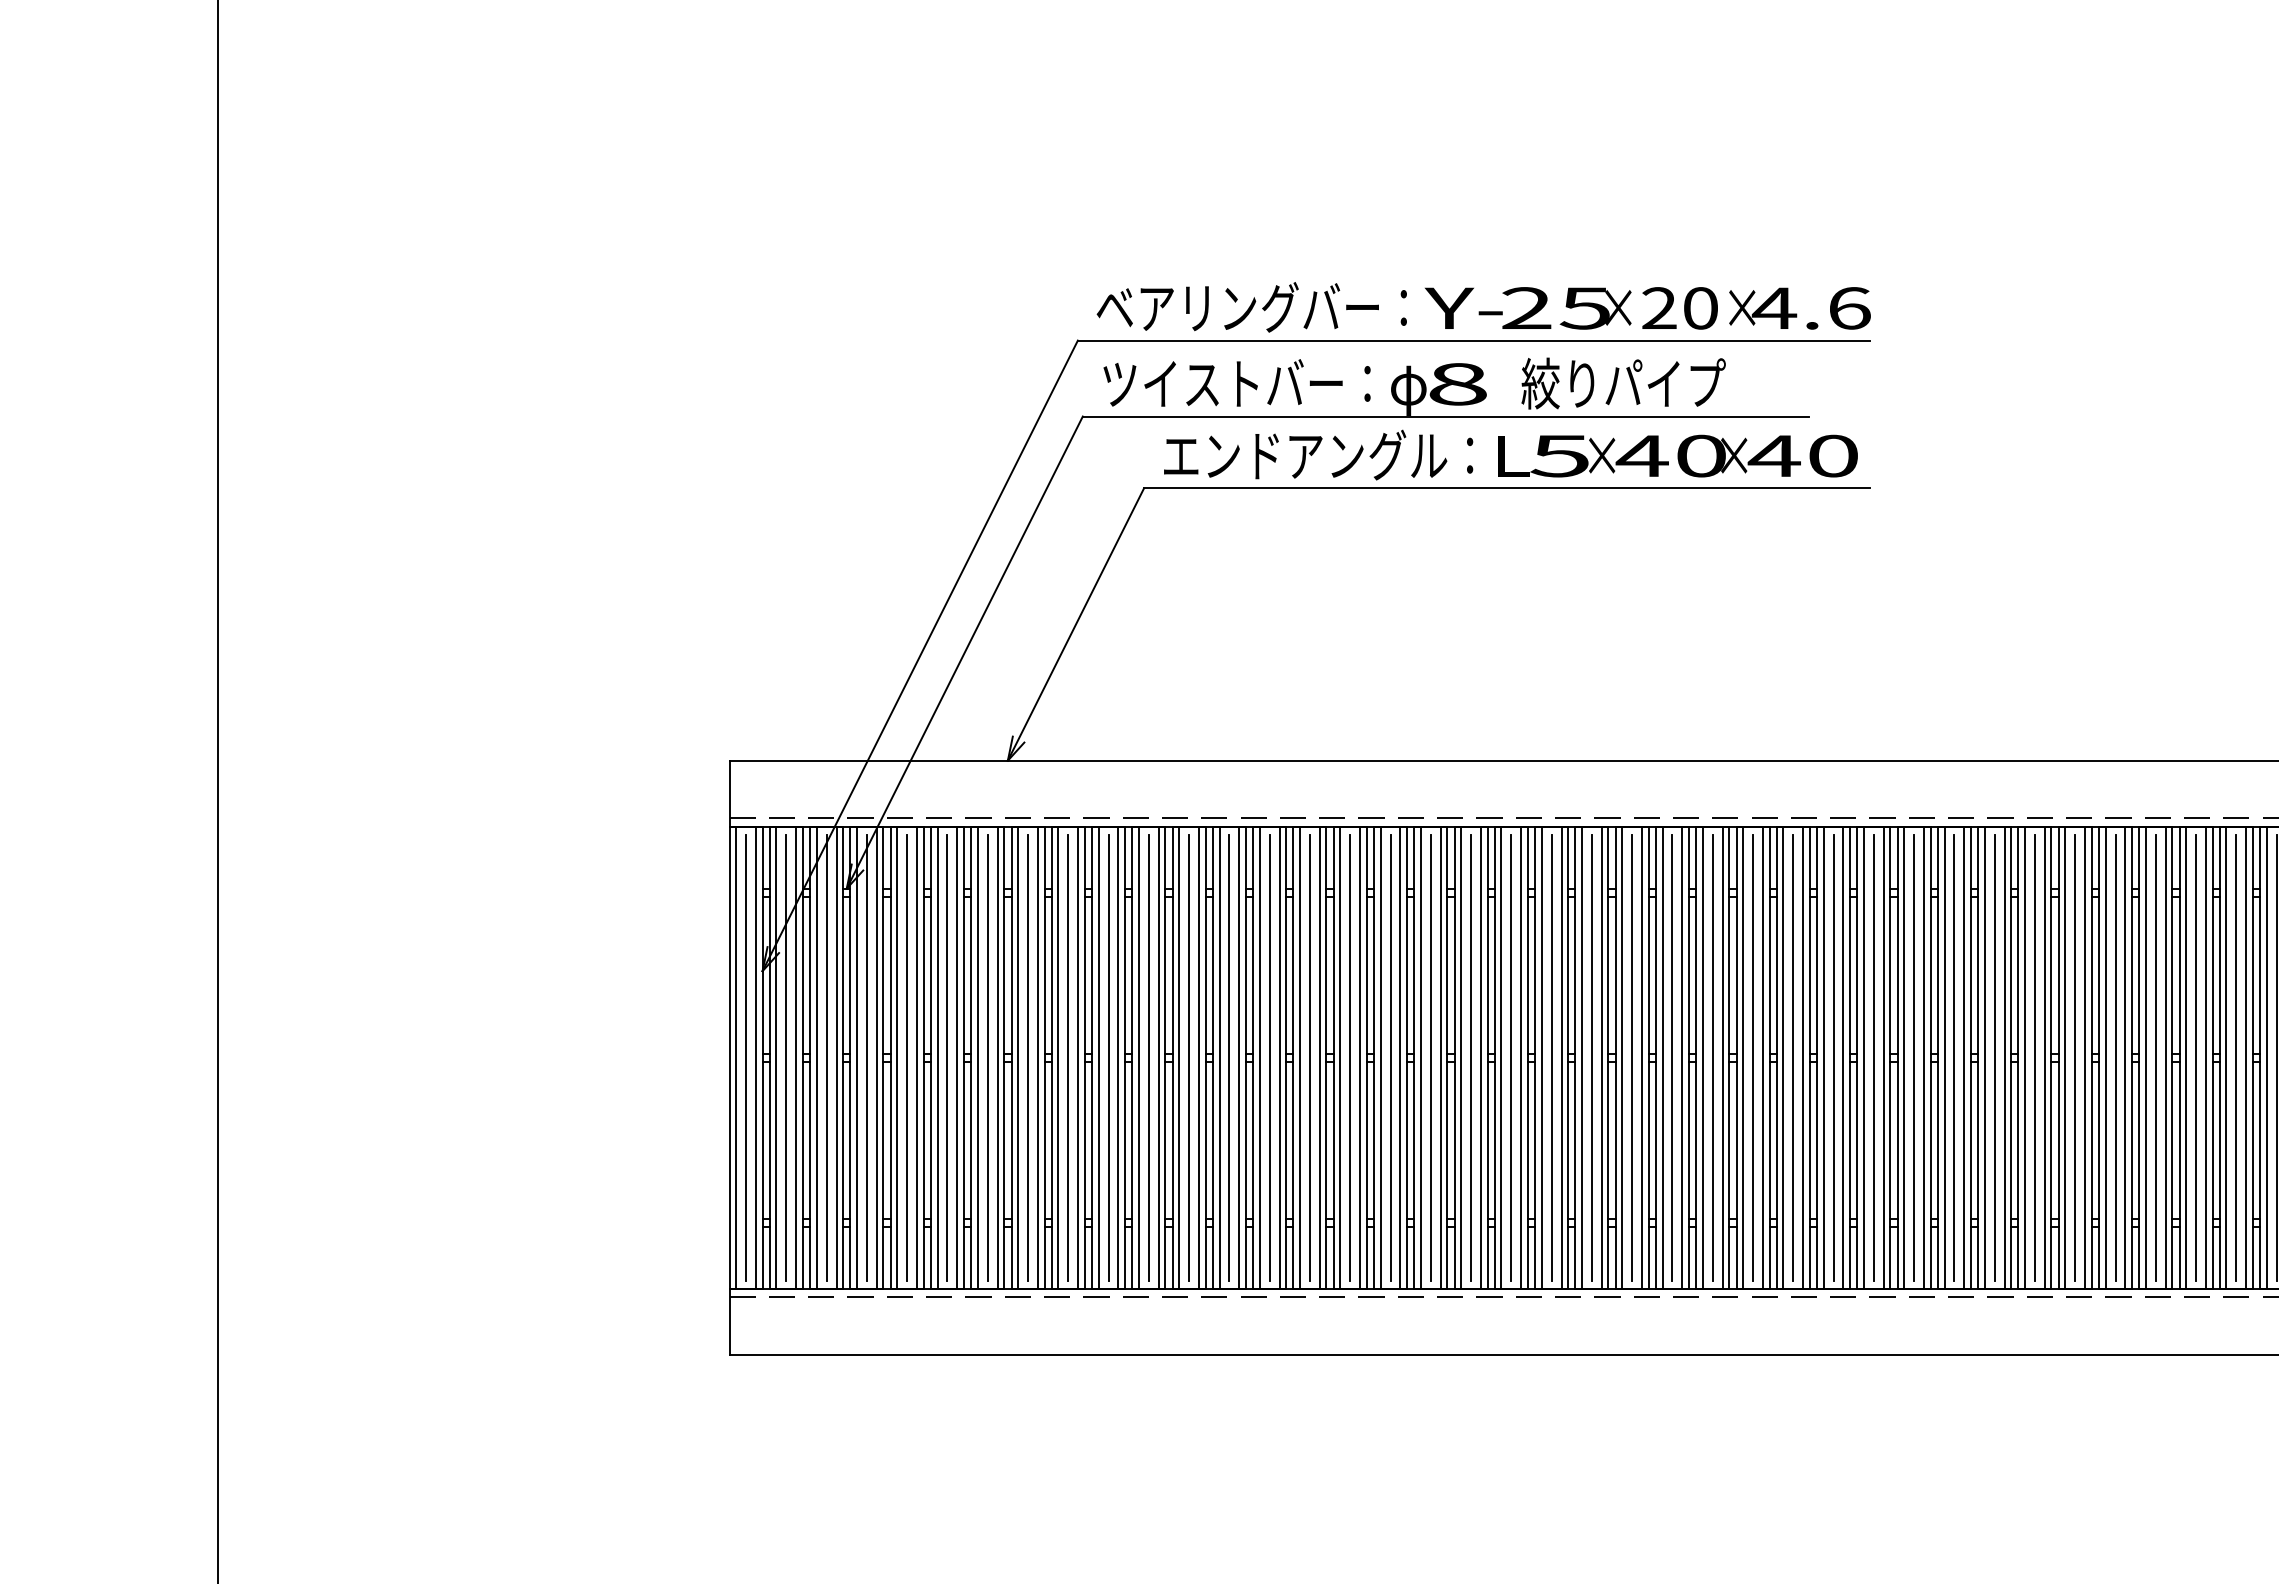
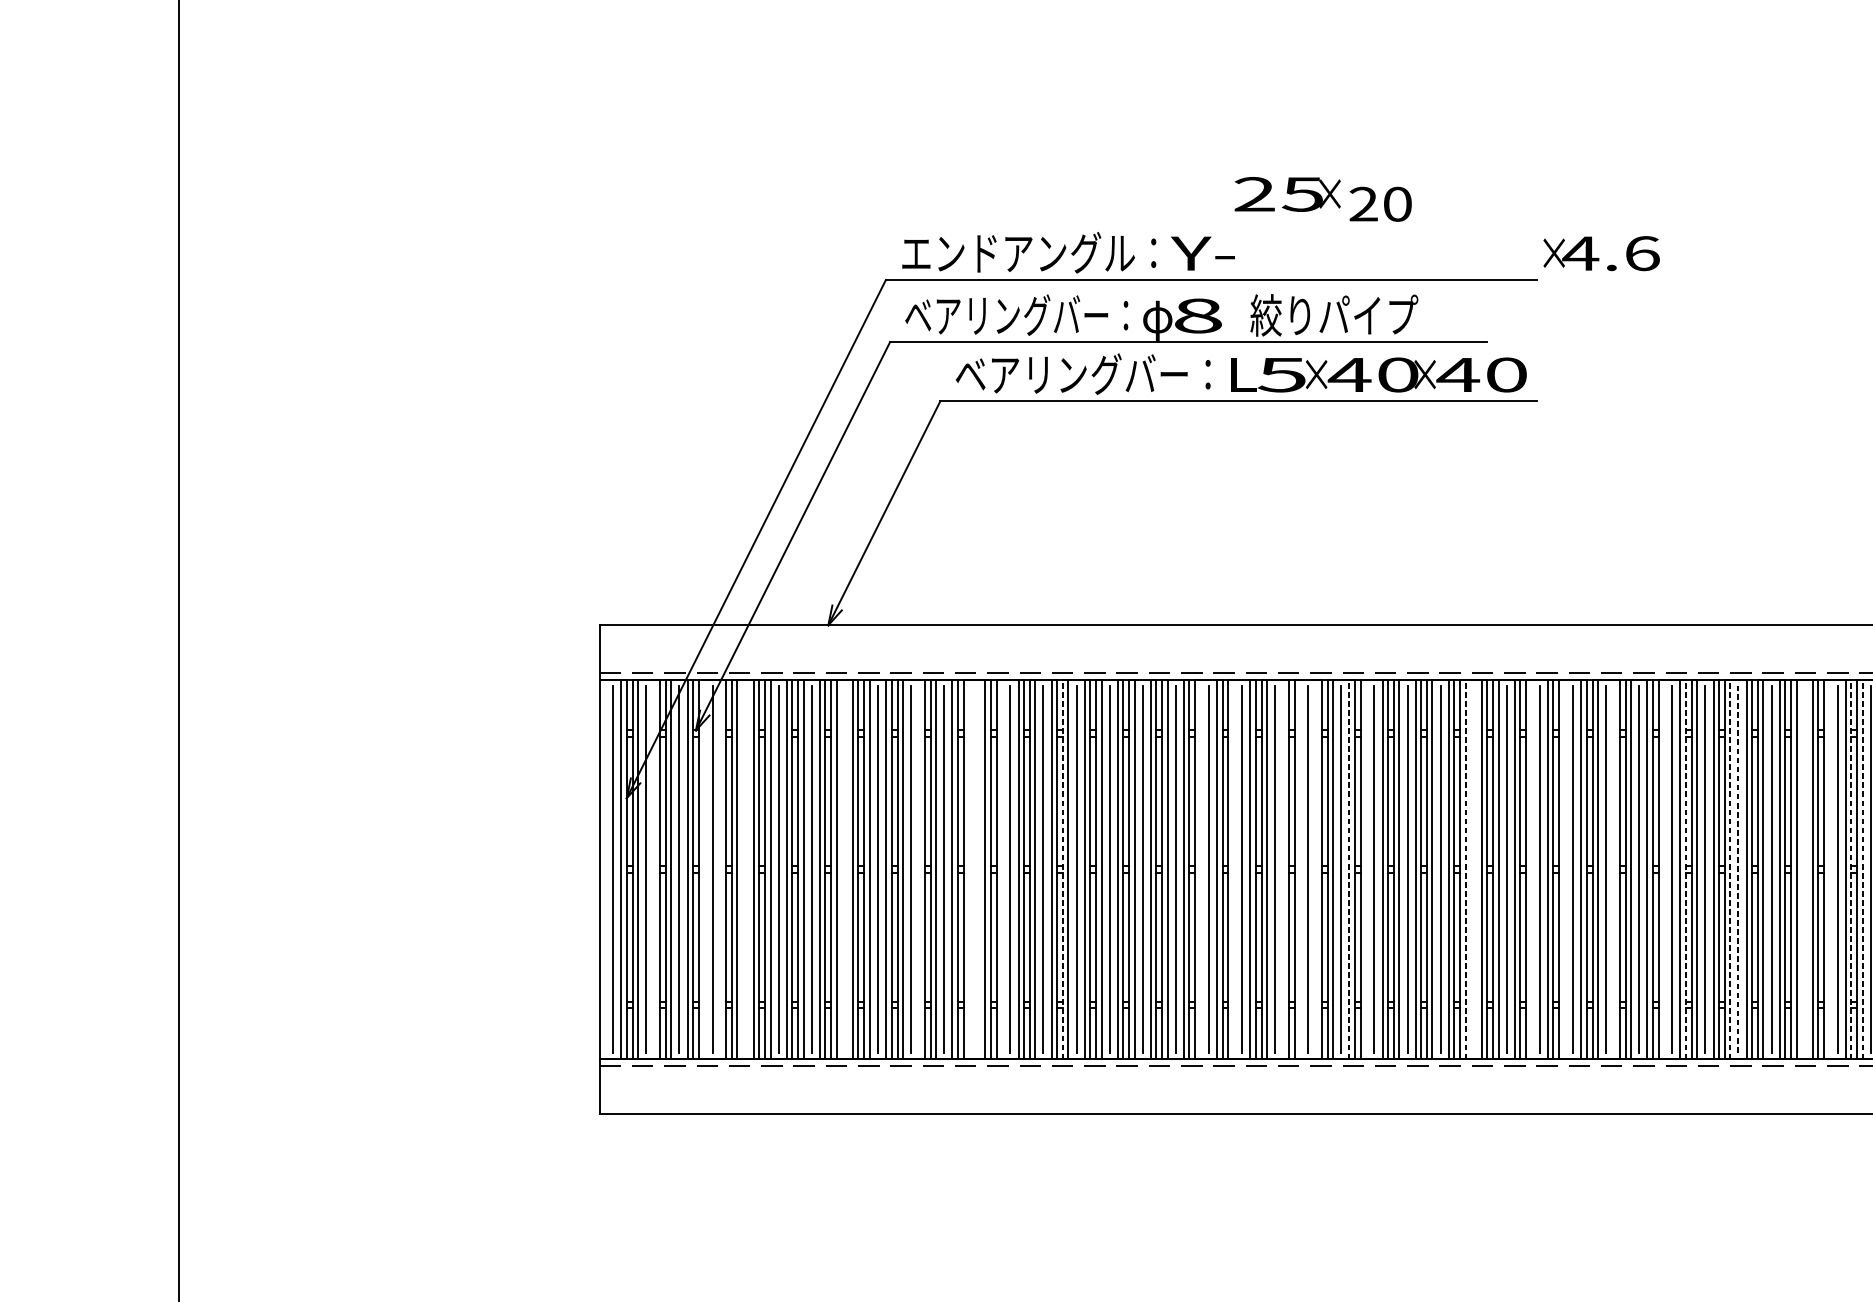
text: (1238, 307) -> (1017, 252), ベアリングバー： -> エンドアングル：
text: (1566, 308) -> (1287, 194), moved
text: (1679, 308) -> (1380, 204), moved
text: (1799, 308) -> (1601, 253), moved
text: (1236, 383) -> (1016, 315), ツイストバー： -> ベアリングバー：
text: (1305, 454) -> (1072, 373), エンドアングル： -> ベアリングバー：
line: (736, 1057) -> (605, 869), removed
line: (796, 1057) -> (654, 869), removed
line: (857, 1057) -> (704, 869), removed
line: (876, 1057) -> (720, 869), removed
line: (907, 1057) -> (745, 869), removed
line: (1028, 1057) -> (845, 869), removed
line: (1118, 1057) -> (919, 869), removed
line: (1179, 1057) -> (969, 869), removed
line: (1189, 1057) -> (977, 869), removed
line: (1219, 1057) -> (1002, 869), removed
line: (1293, 1057) -> (1063, 869), solid -> dashed
line: (1461, 1057) -> (1201, 869), removed
line: (1501, 1057) -> (1233, 869), removed
line: (1561, 1057) -> (1283, 869), removed
line: (1581, 1057) -> (1299, 869), removed
line: (1601, 1057) -> (1316, 869), removed
line: (1642, 1057) -> (1349, 869), solid -> dashed
line: (1662, 1057) -> (1366, 869), removed
line: (1783, 1057) -> (1465, 869), solid -> dashed
line: (1793, 1057) -> (1473, 869), removed
line: (1863, 1057) -> (1531, 869), removed
line: (1904, 1057) -> (1565, 869), removed
line: (1964, 1057) -> (1614, 869), removed
line: (2025, 1057) -> (1664, 869), removed
line: (2051, 1057) -> (1685, 869), solid -> dashed
line: (2105, 1057) -> (1730, 869), solid -> dashed
line: (2115, 1057) -> (1738, 869), solid -> dashed
line: (2196, 1057) -> (1805, 869), removed
line: (2226, 1057) -> (1829, 869), removed
line: (2252, 1057) -> (1851, 869), solid -> dashed
line: (2266, 1057) -> (1862, 869), solid -> dashed

